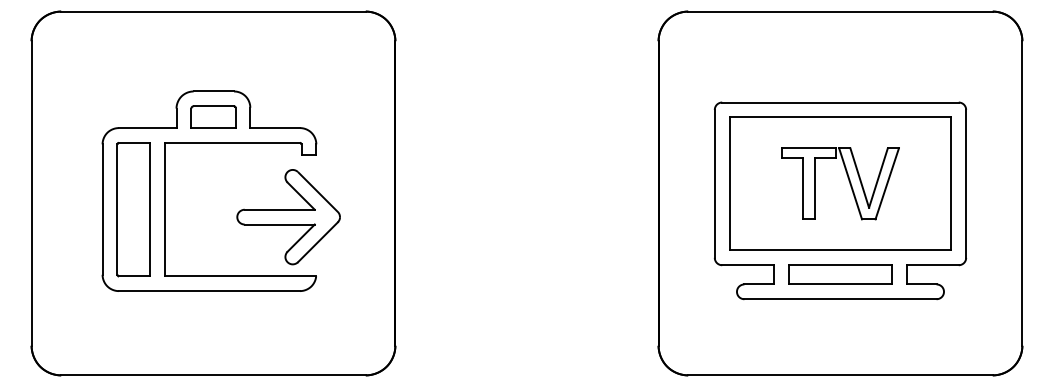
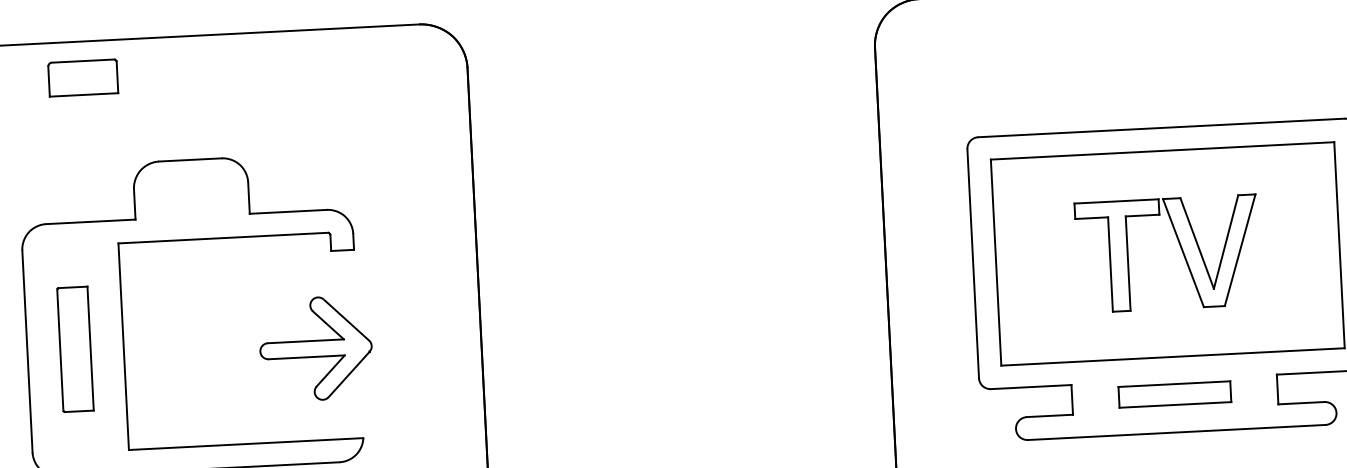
part: (213, 116) -> (83, 76), moved
part: (133, 209) -> (75, 349), size x0.6
part: (288, 217) -> (315, 349), size x0.7
part: (840, 274) -> (1174, 394), size x0.7

